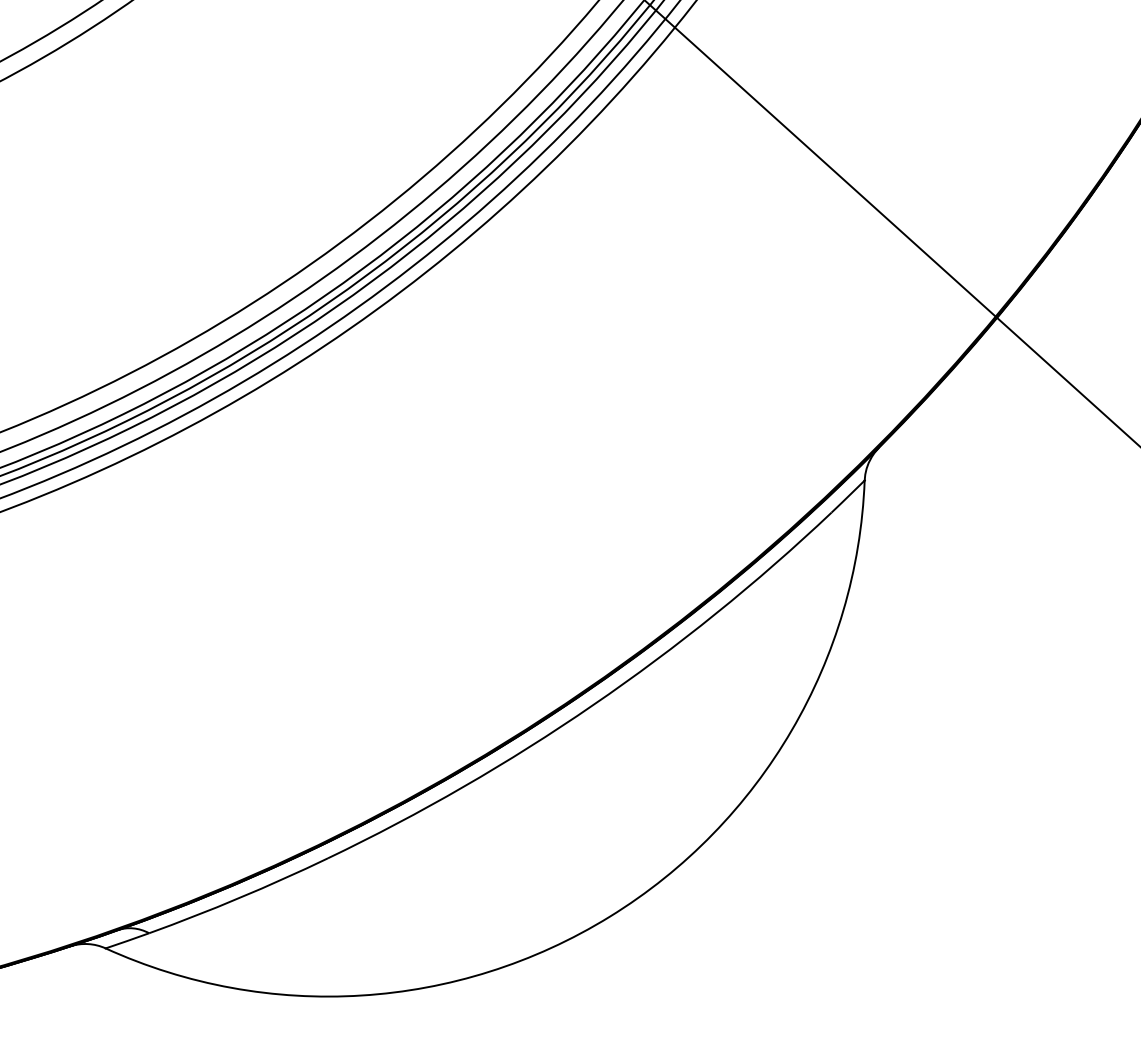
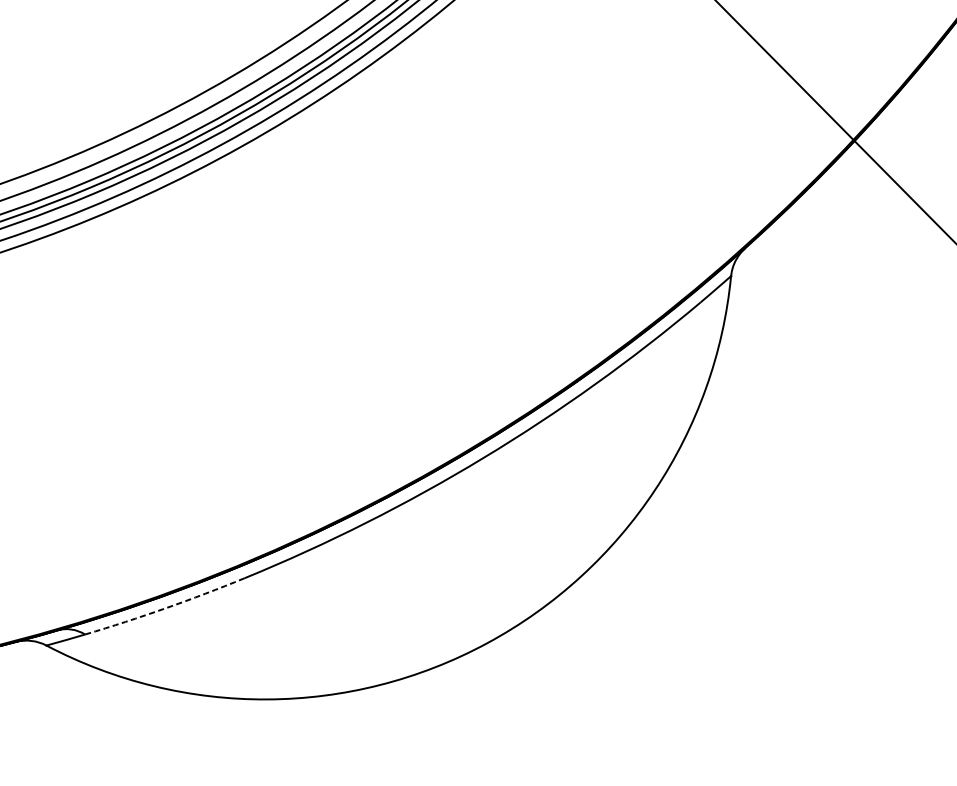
arc: (239, 897) -> (165, 607), solid -> dashed

